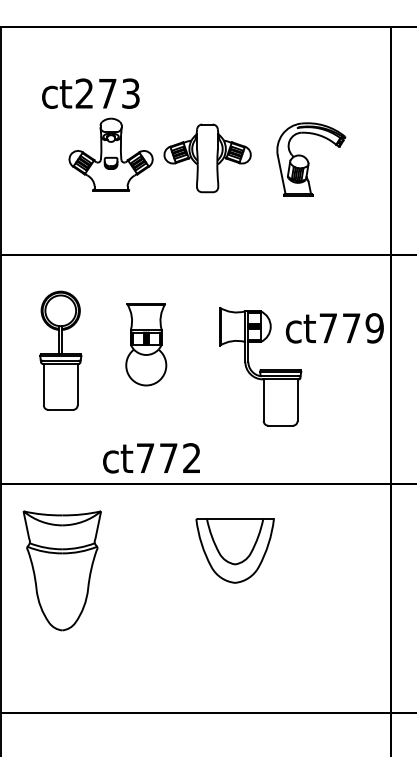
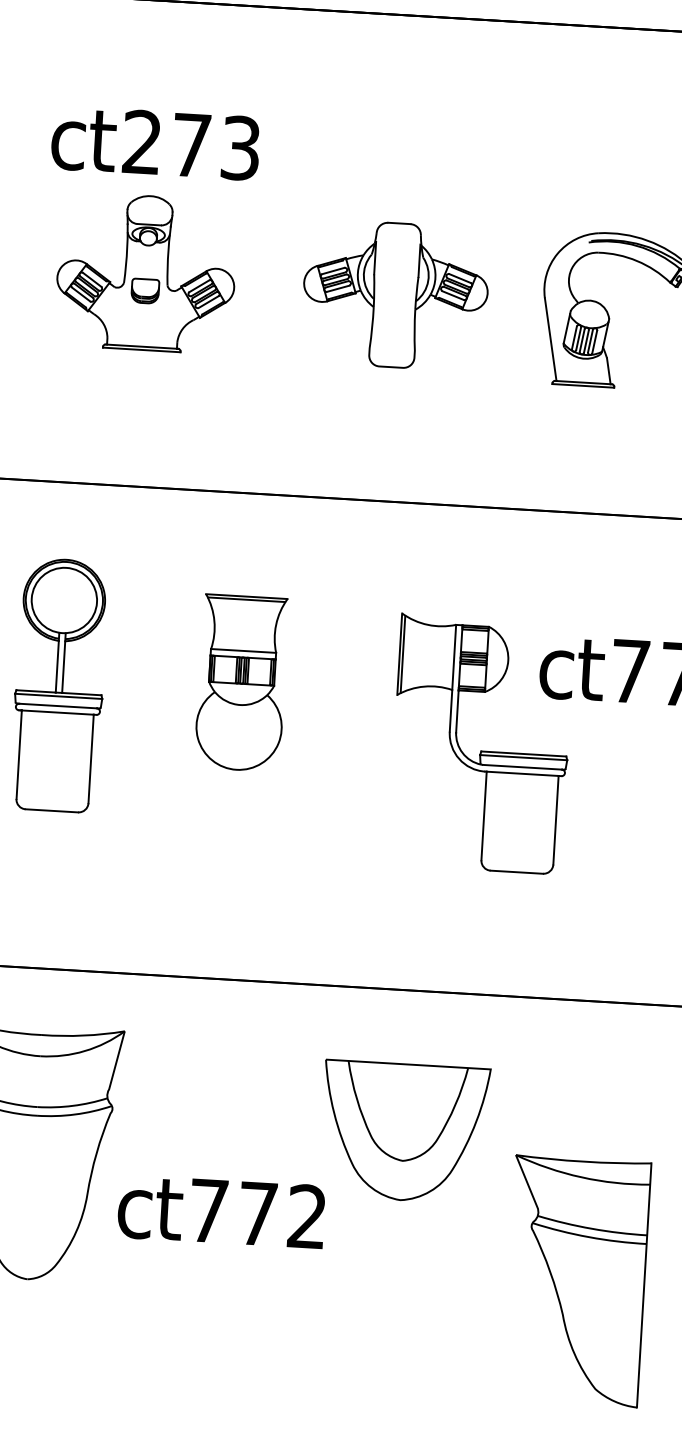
part: (110, 154) -> (145, 272), moved
text: (151, 458) -> (221, 1212), moved
part: (319, 615) -> (575, 1280), added

